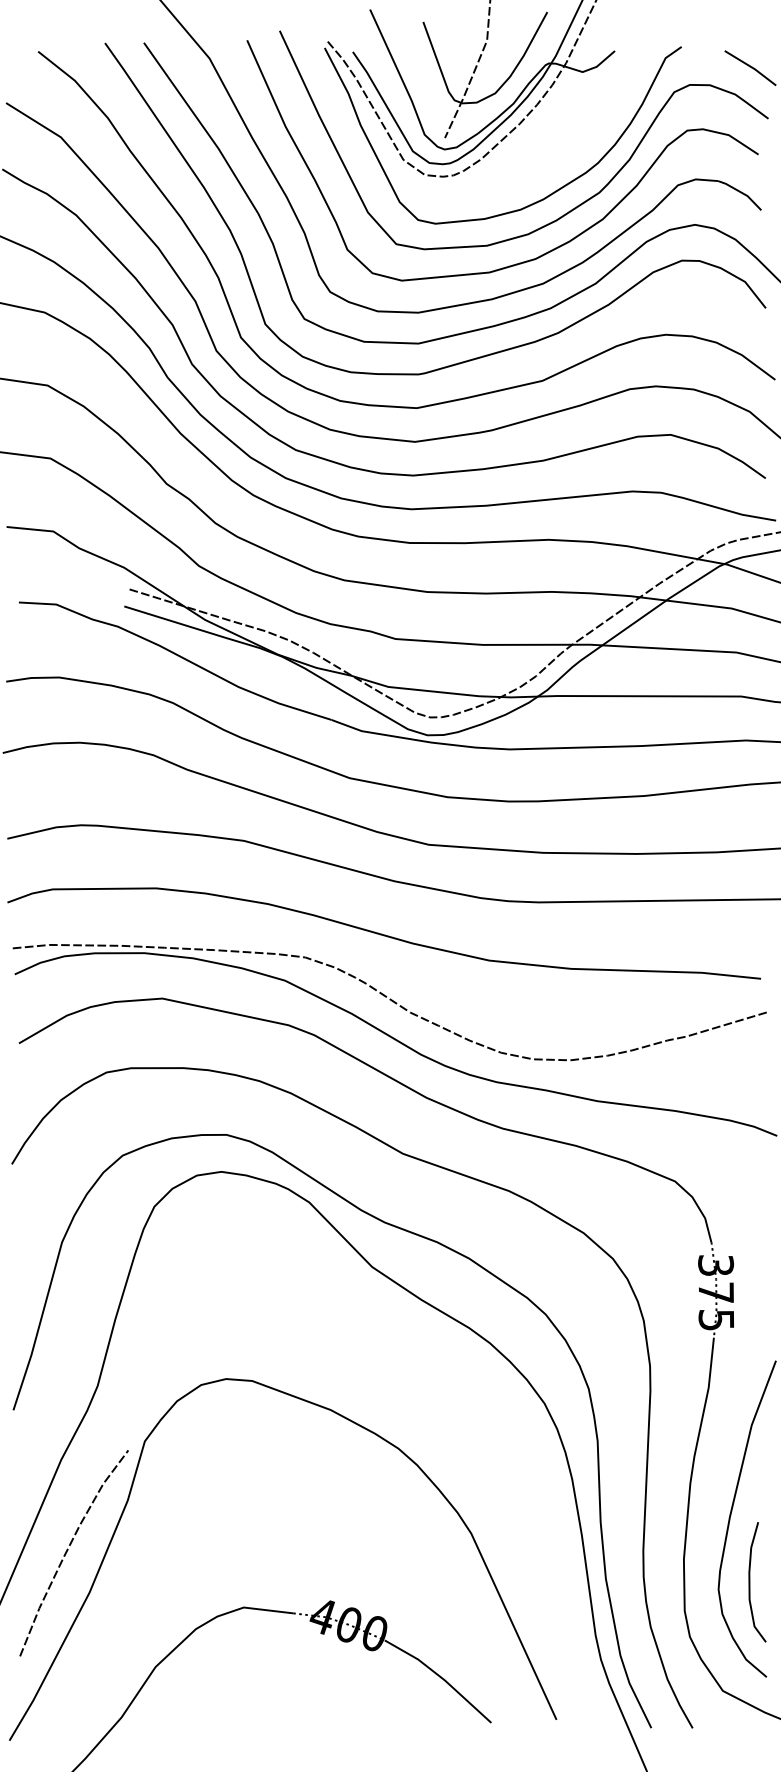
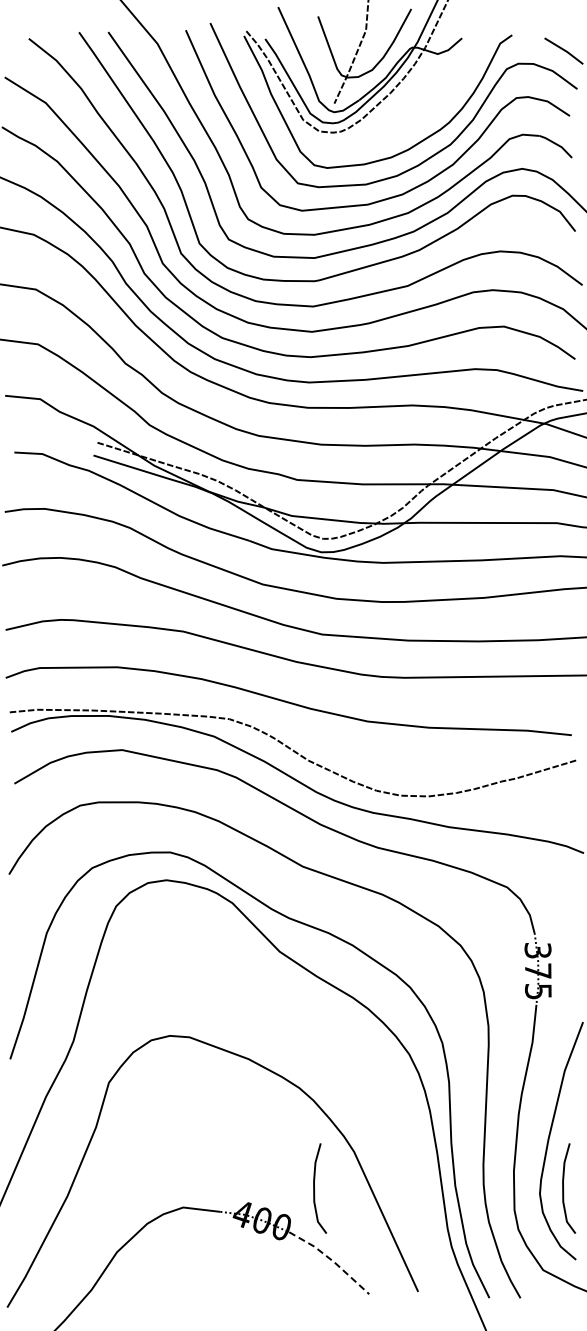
curve: (68, 1551) -> (51, 1165), removed
curve: (418, 1582) -> (314, 1188), added
line: (442, 1678) -> (332, 1260), solid -> dashed

